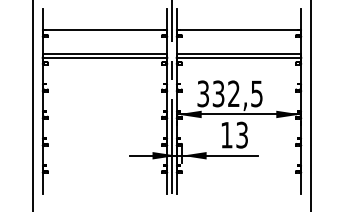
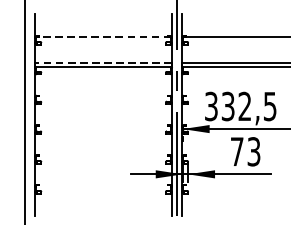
line: (105, 30) -> (104, 37), solid -> dashed
line: (104, 53) -> (103, 62), solid -> dashed
text: (226, 135) -> (236, 152), 13 -> 73

